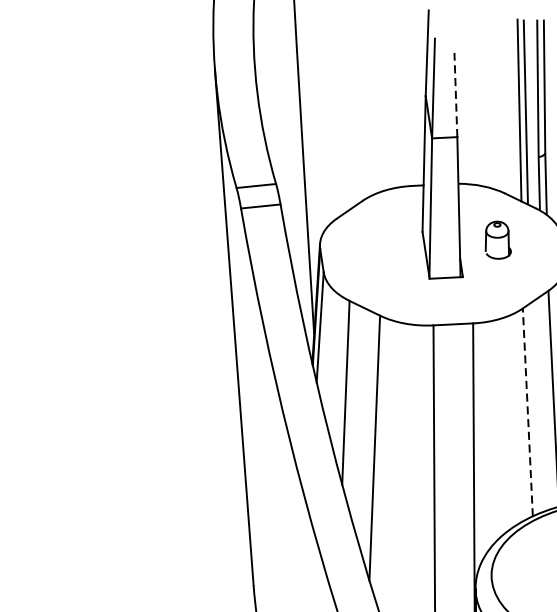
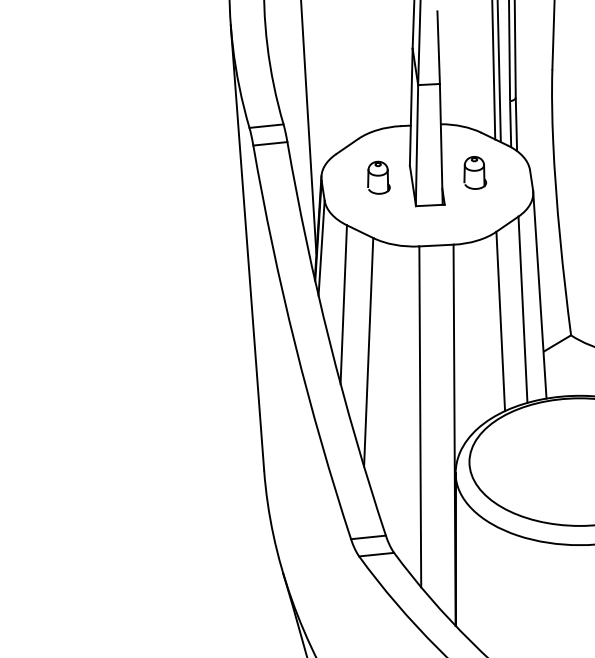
line: (455, 94) -> (438, 47), dashed -> solid
part: (386, 245) -> (378, 177), added
line: (527, 412) -> (500, 321), dashed -> solid

